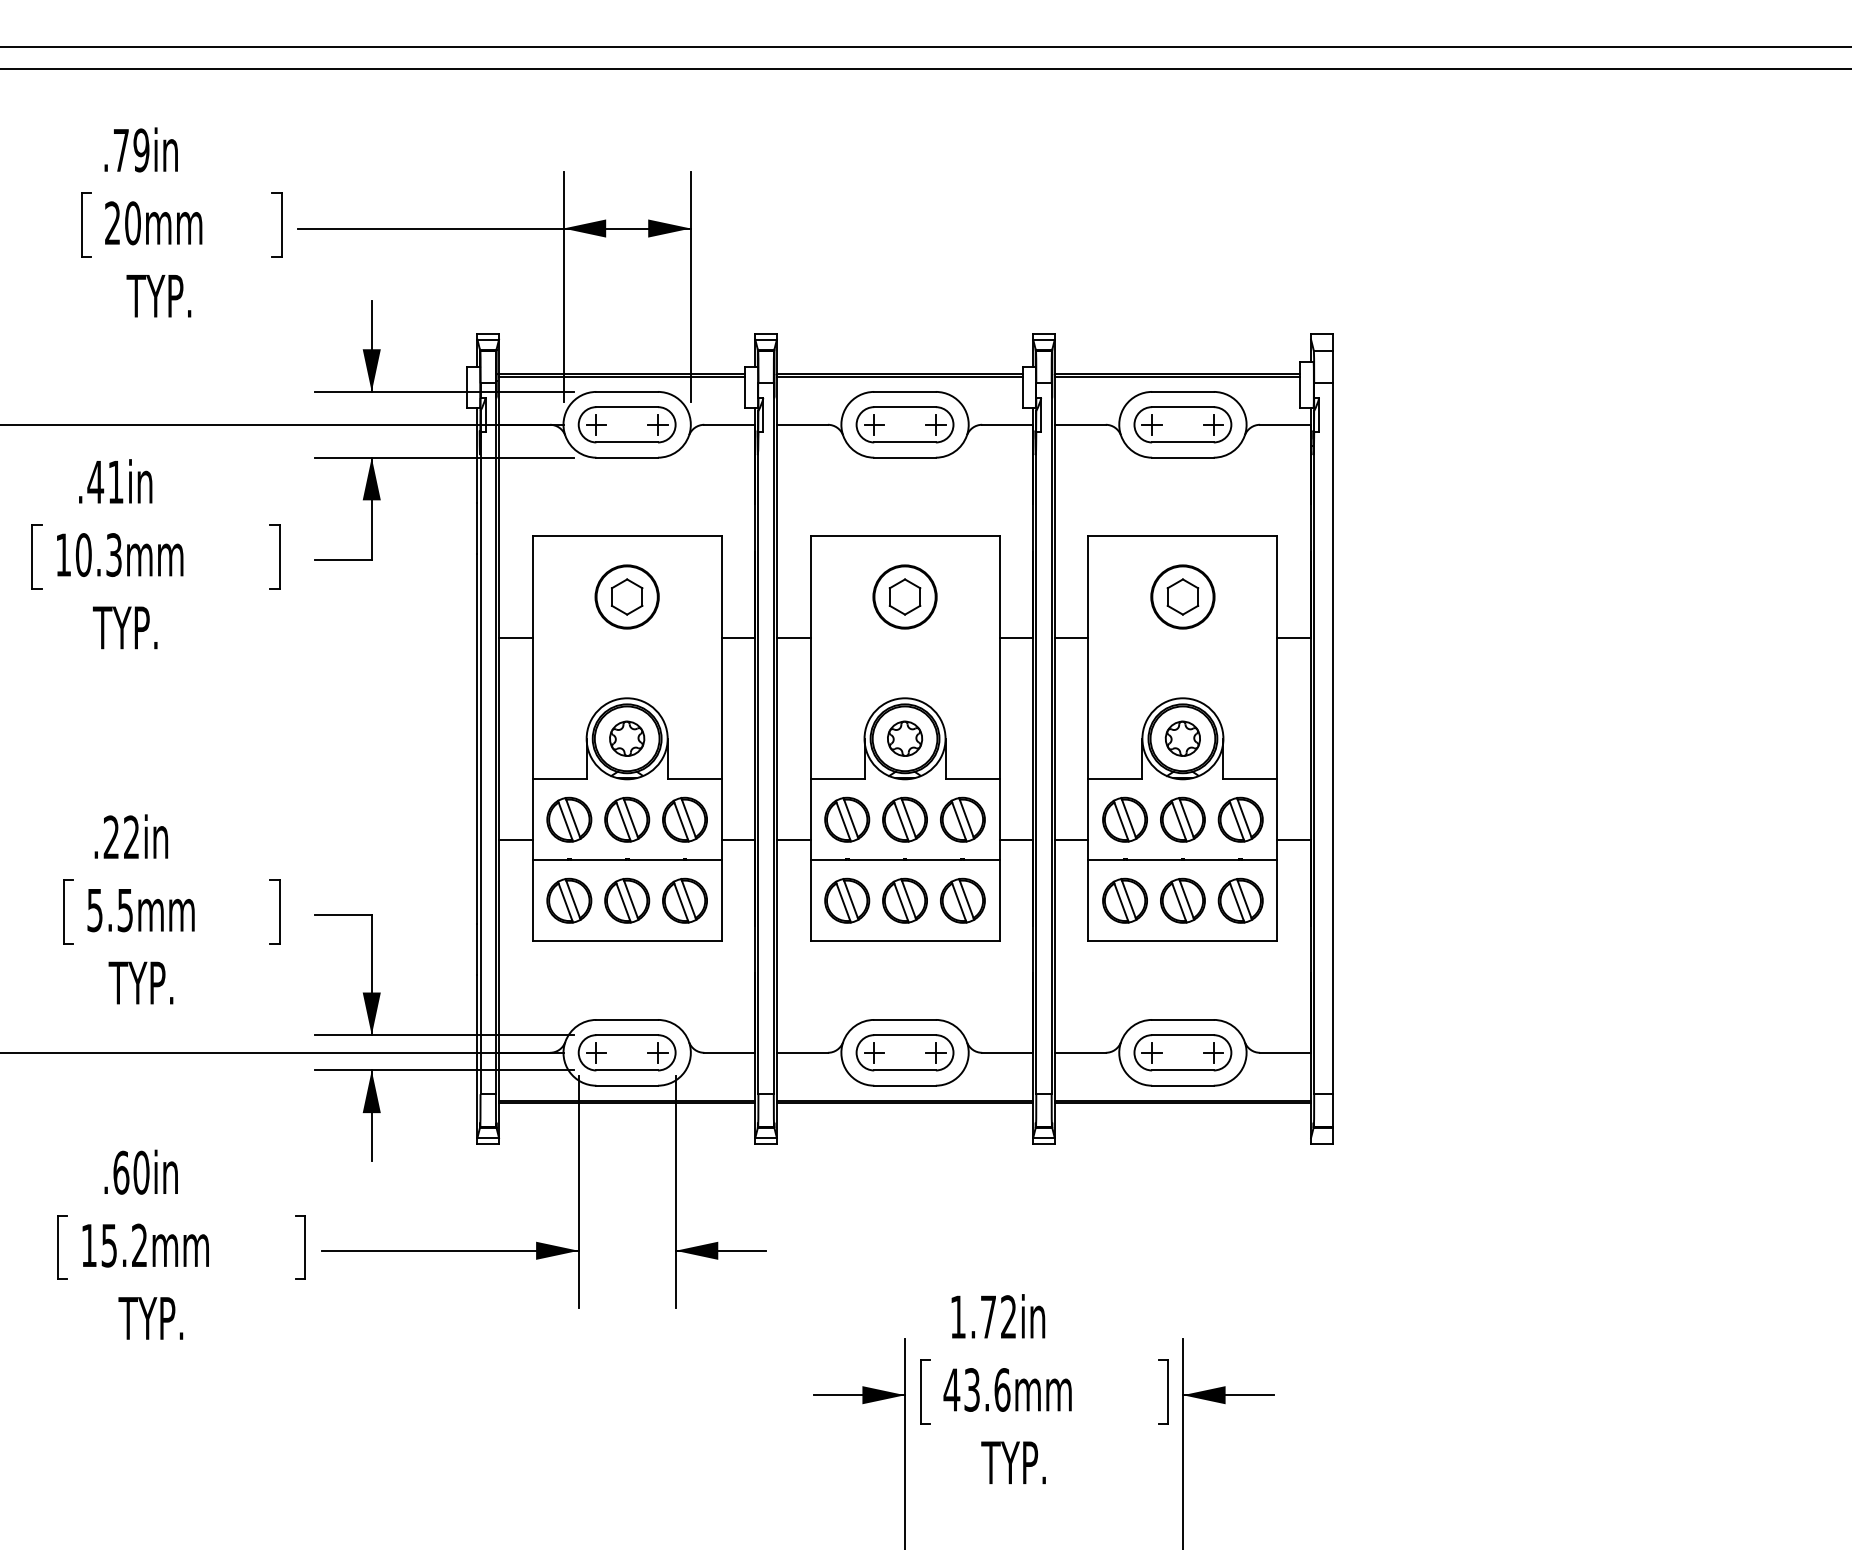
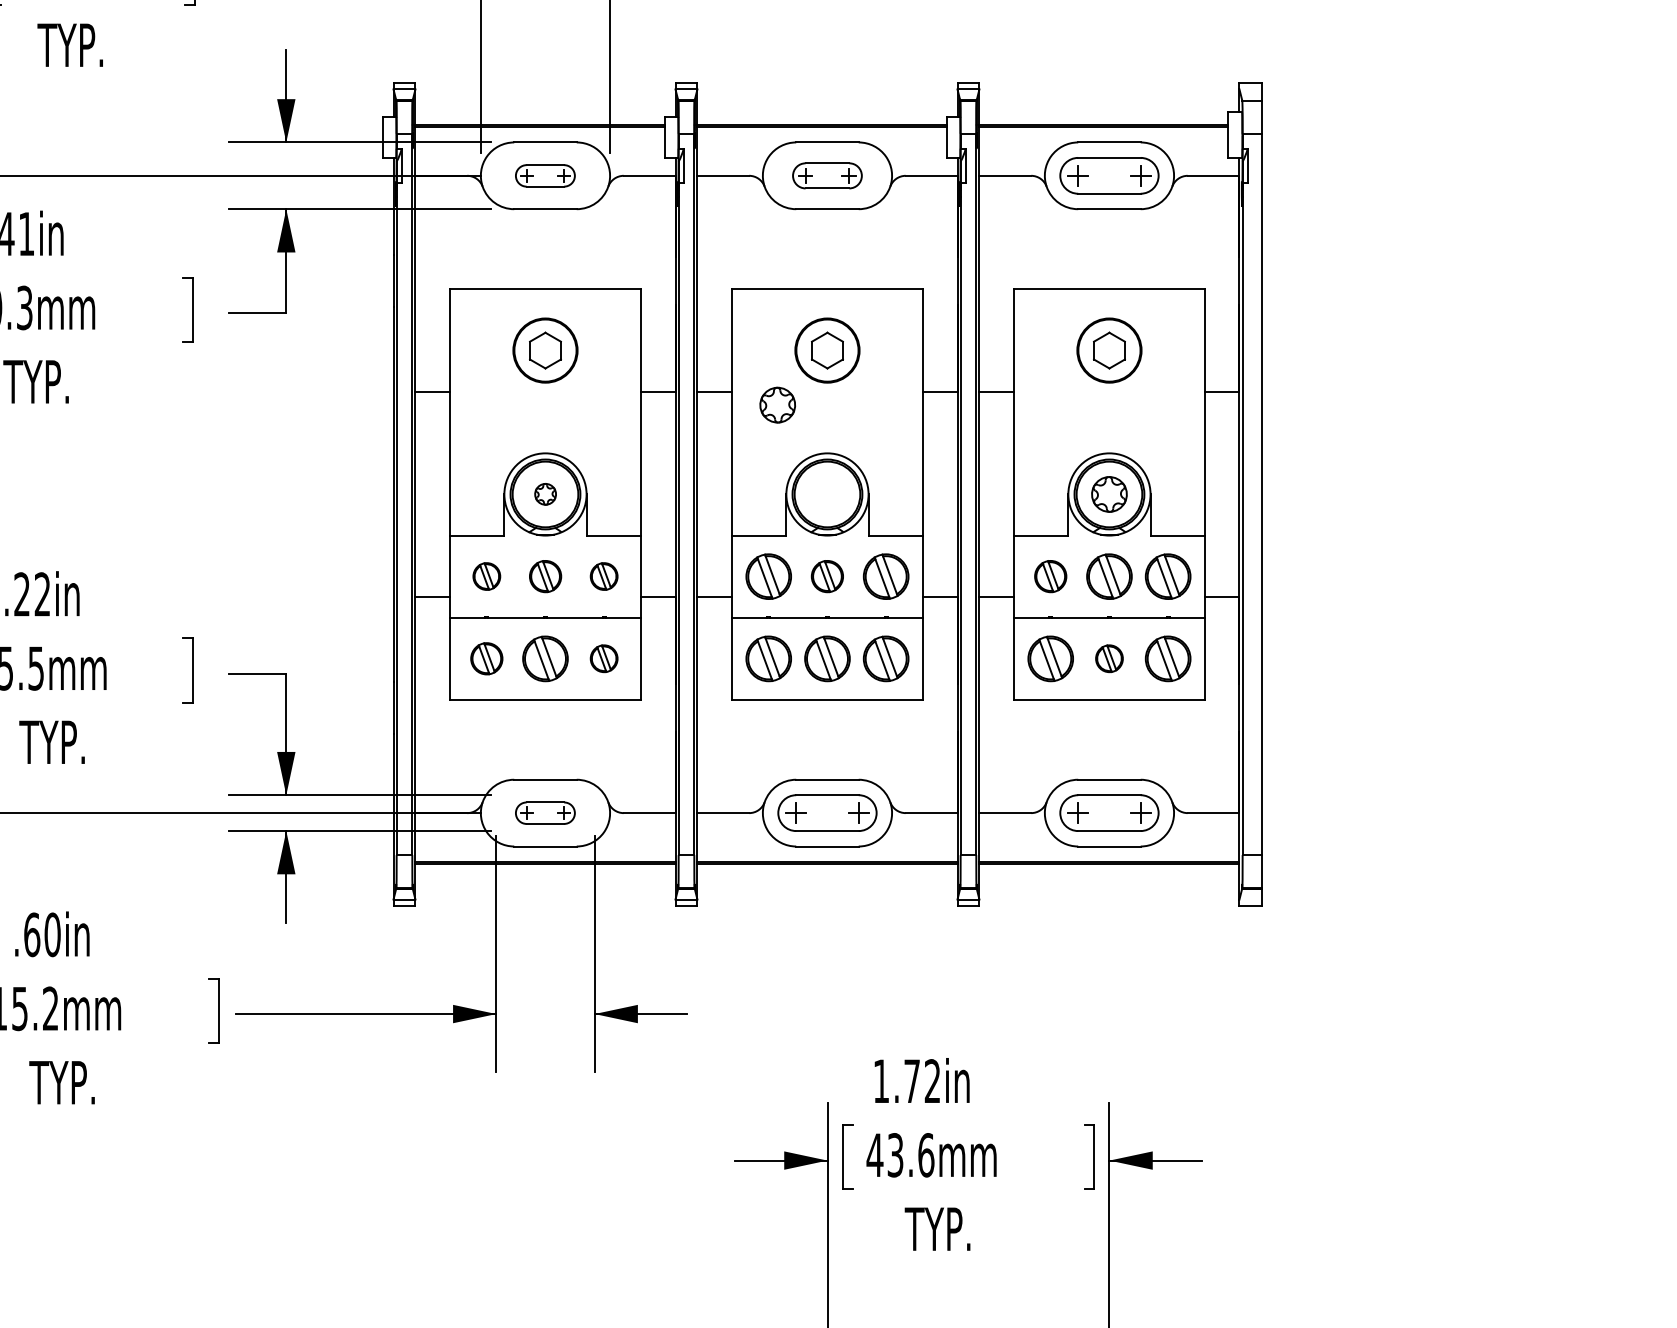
part: (626, 424) -> (544, 175), size x0.6
part: (904, 424) -> (826, 175), size x0.7
part: (627, 738) -> (545, 494), size x0.6
part: (905, 738) -> (778, 404), moved
part: (569, 819) -> (486, 576), size x0.6
part: (627, 819) -> (545, 576), size x0.7
part: (684, 819) -> (603, 576), size x0.6
part: (904, 819) -> (826, 576), size x0.7
part: (1124, 819) -> (1050, 576), size x0.7
part: (569, 900) -> (486, 658), size x0.7
part: (684, 900) -> (603, 658), size x0.6
part: (1182, 900) -> (1109, 658), size x0.6
part: (626, 1052) -> (544, 812), size x0.6

